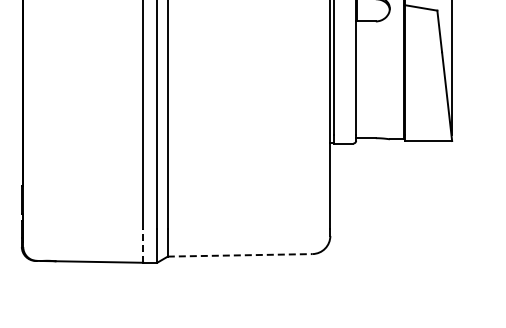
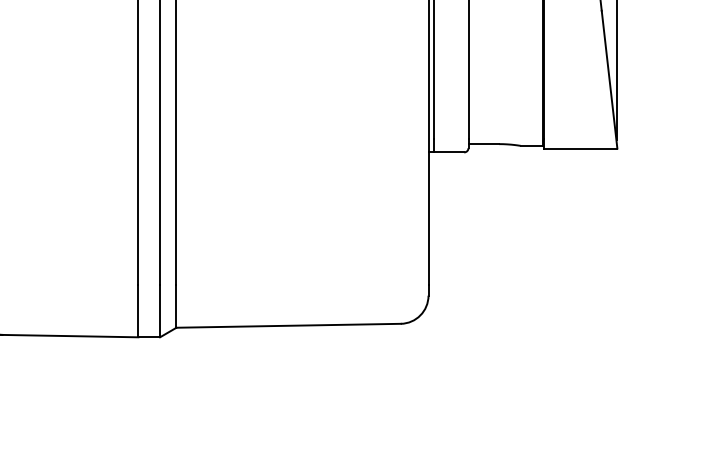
line: (143, 245) -> (138, 310), dashed -> solid
line: (240, 255) -> (289, 326), dashed -> solid

